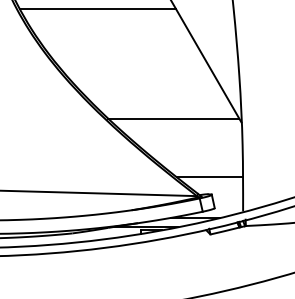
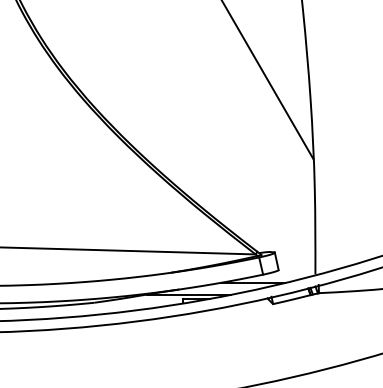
line: (98, 9) -> (127, 12), removed
line: (173, 118) -> (225, 153), removed
line: (209, 176) -> (272, 229), removed

